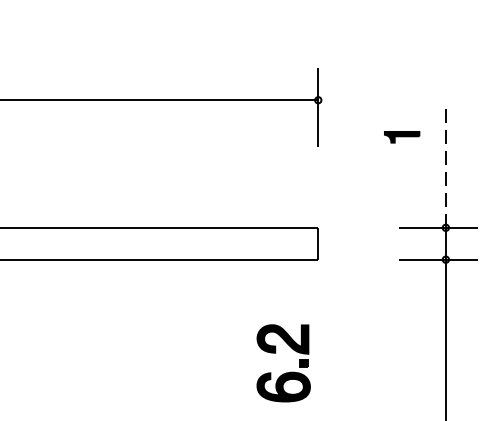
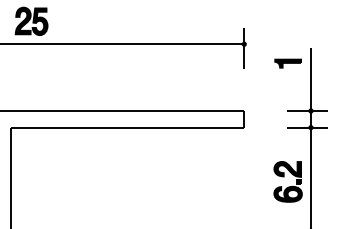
part: (400, 137) -> (287, 63), size x1.43
line: (444, 167) -> (310, 79), dashed -> solid
part: (282, 362) -> (287, 181), moved

